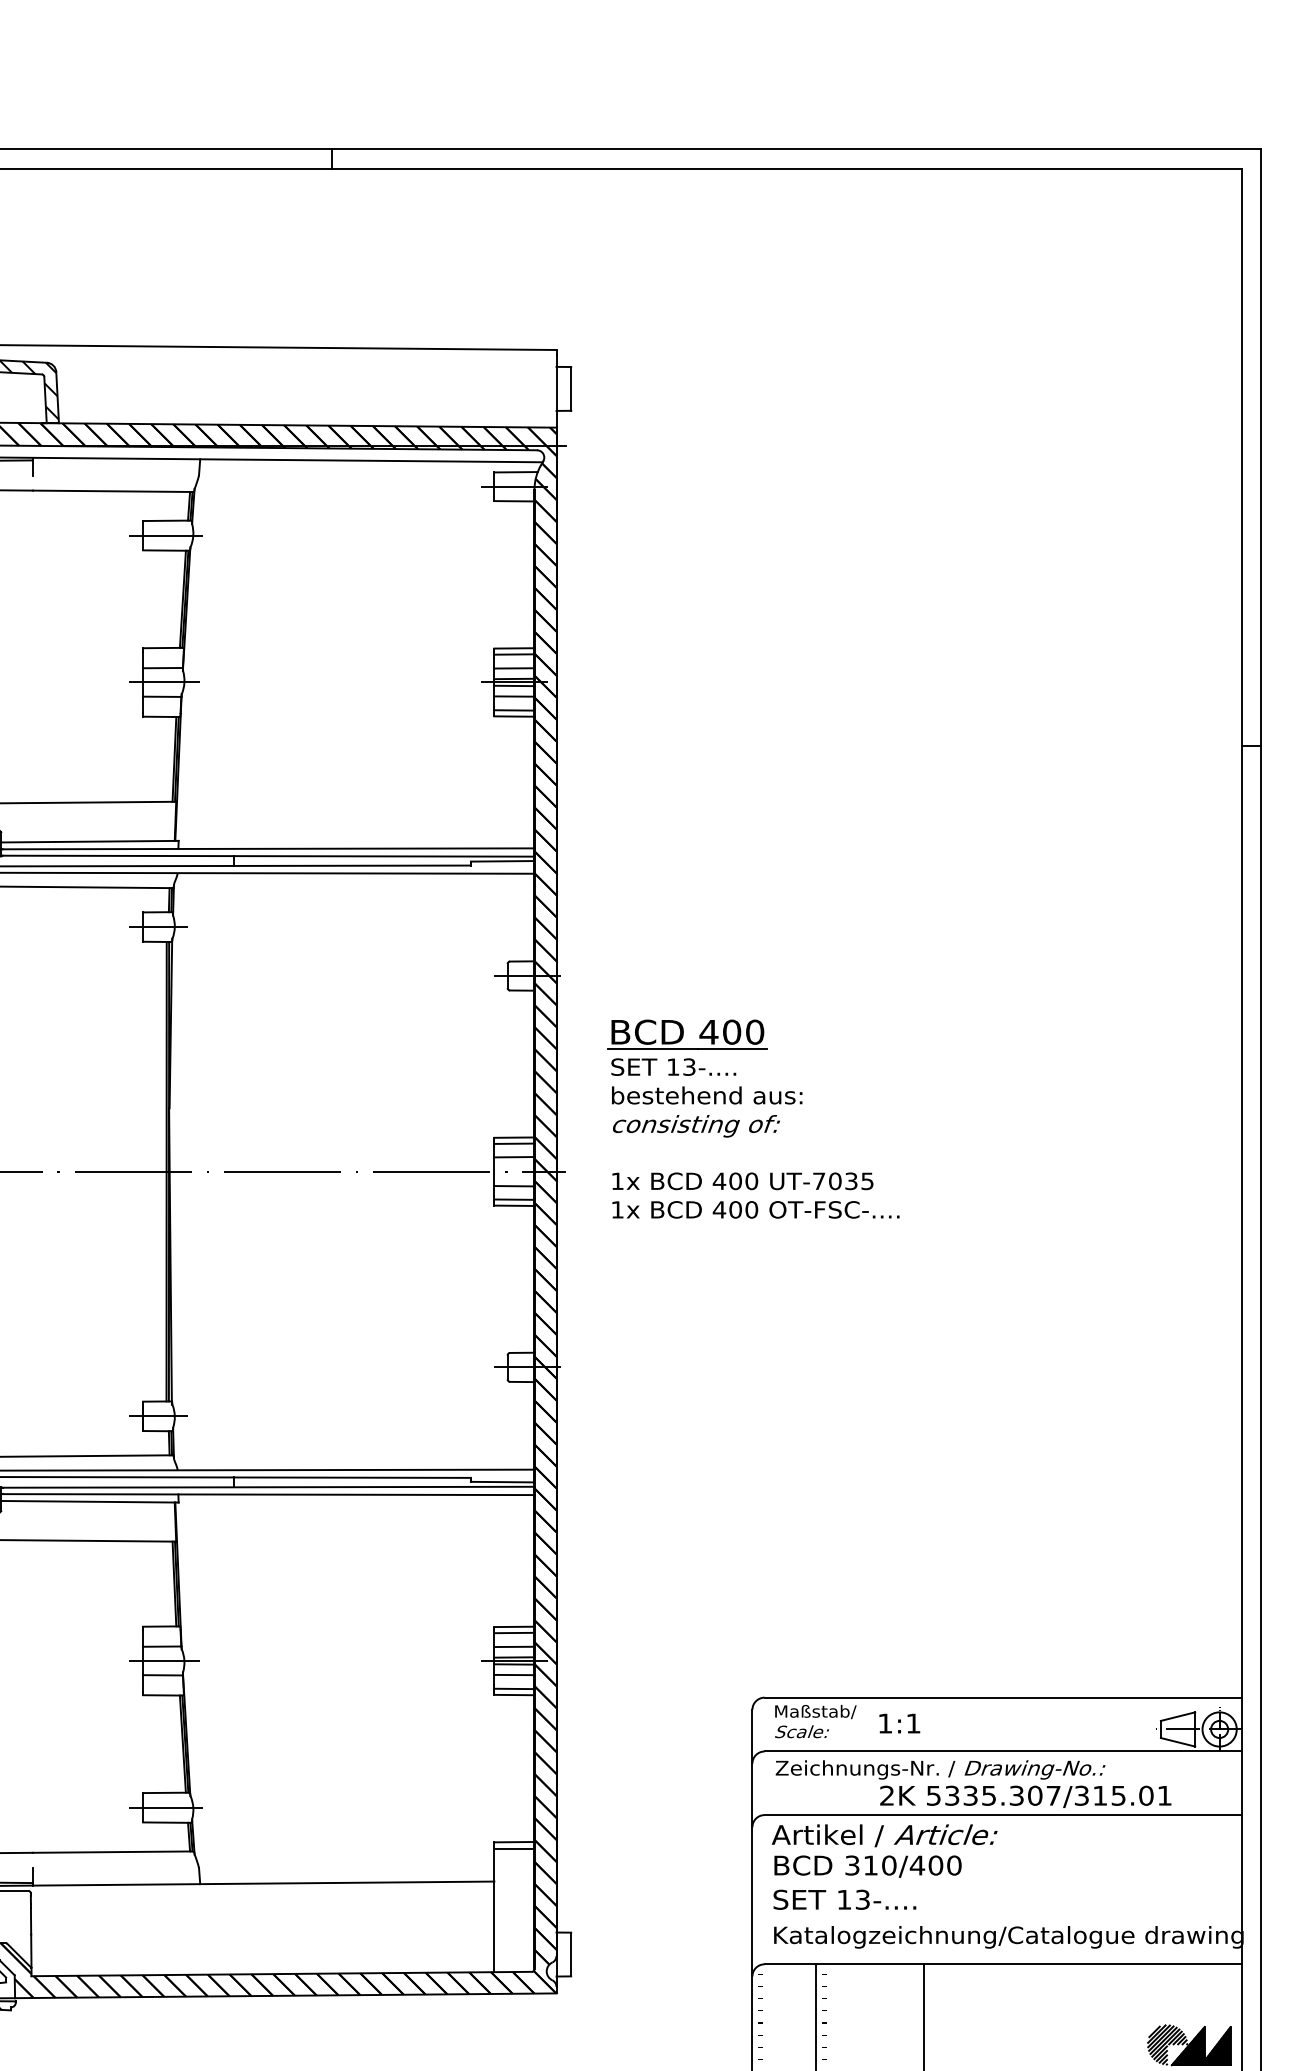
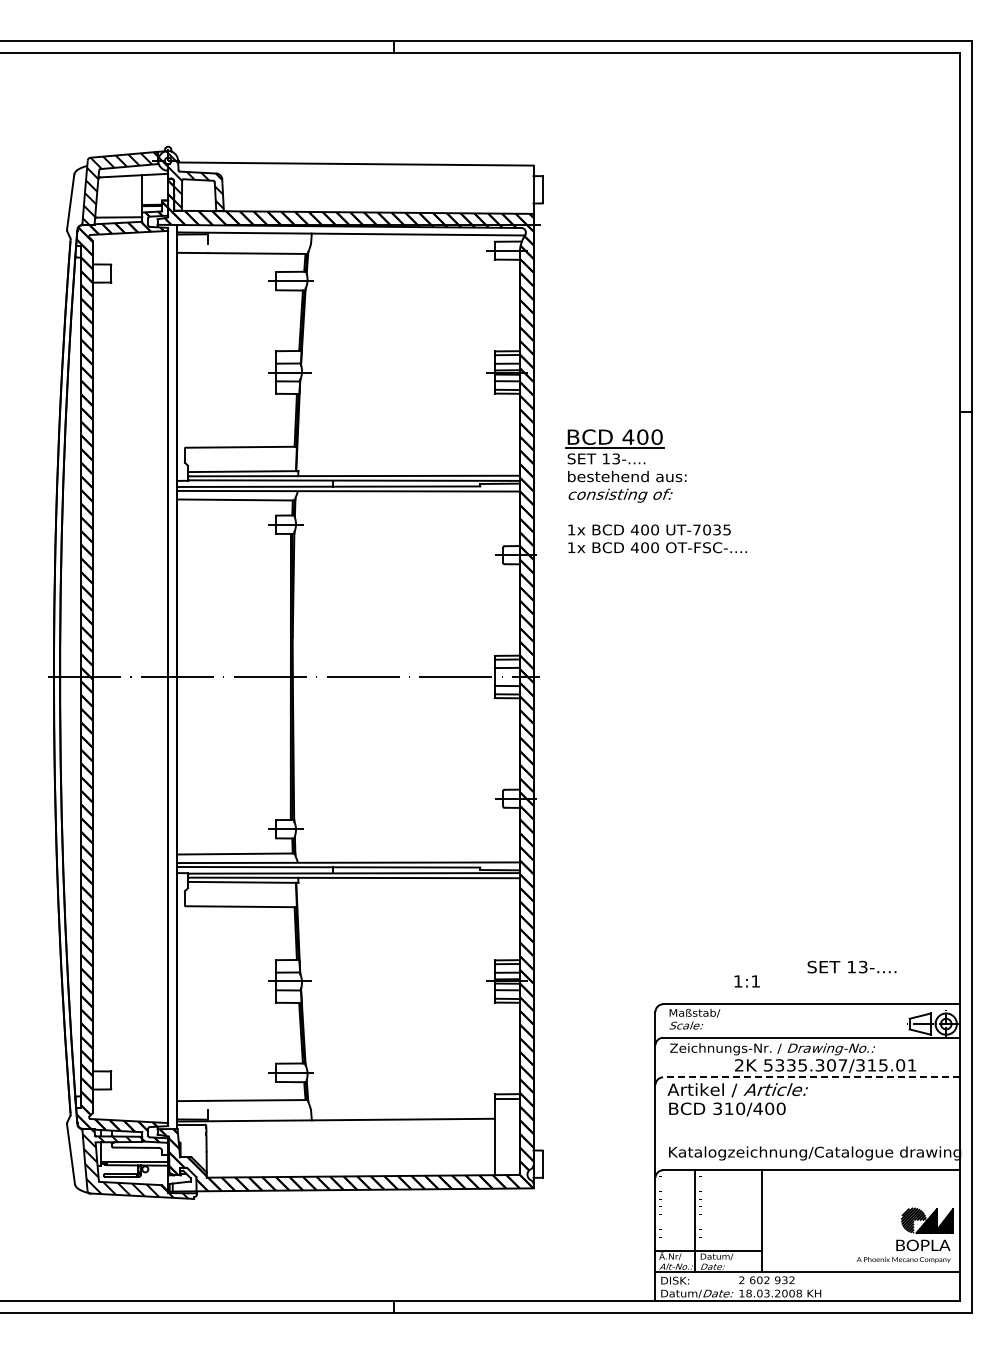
part: (752, 1119) -> (655, 491), moved
text: (898, 1723) -> (746, 981), moved
line: (1003, 1815) -> (811, 1077), solid -> dashed
text: (844, 1898) -> (851, 966), moved

